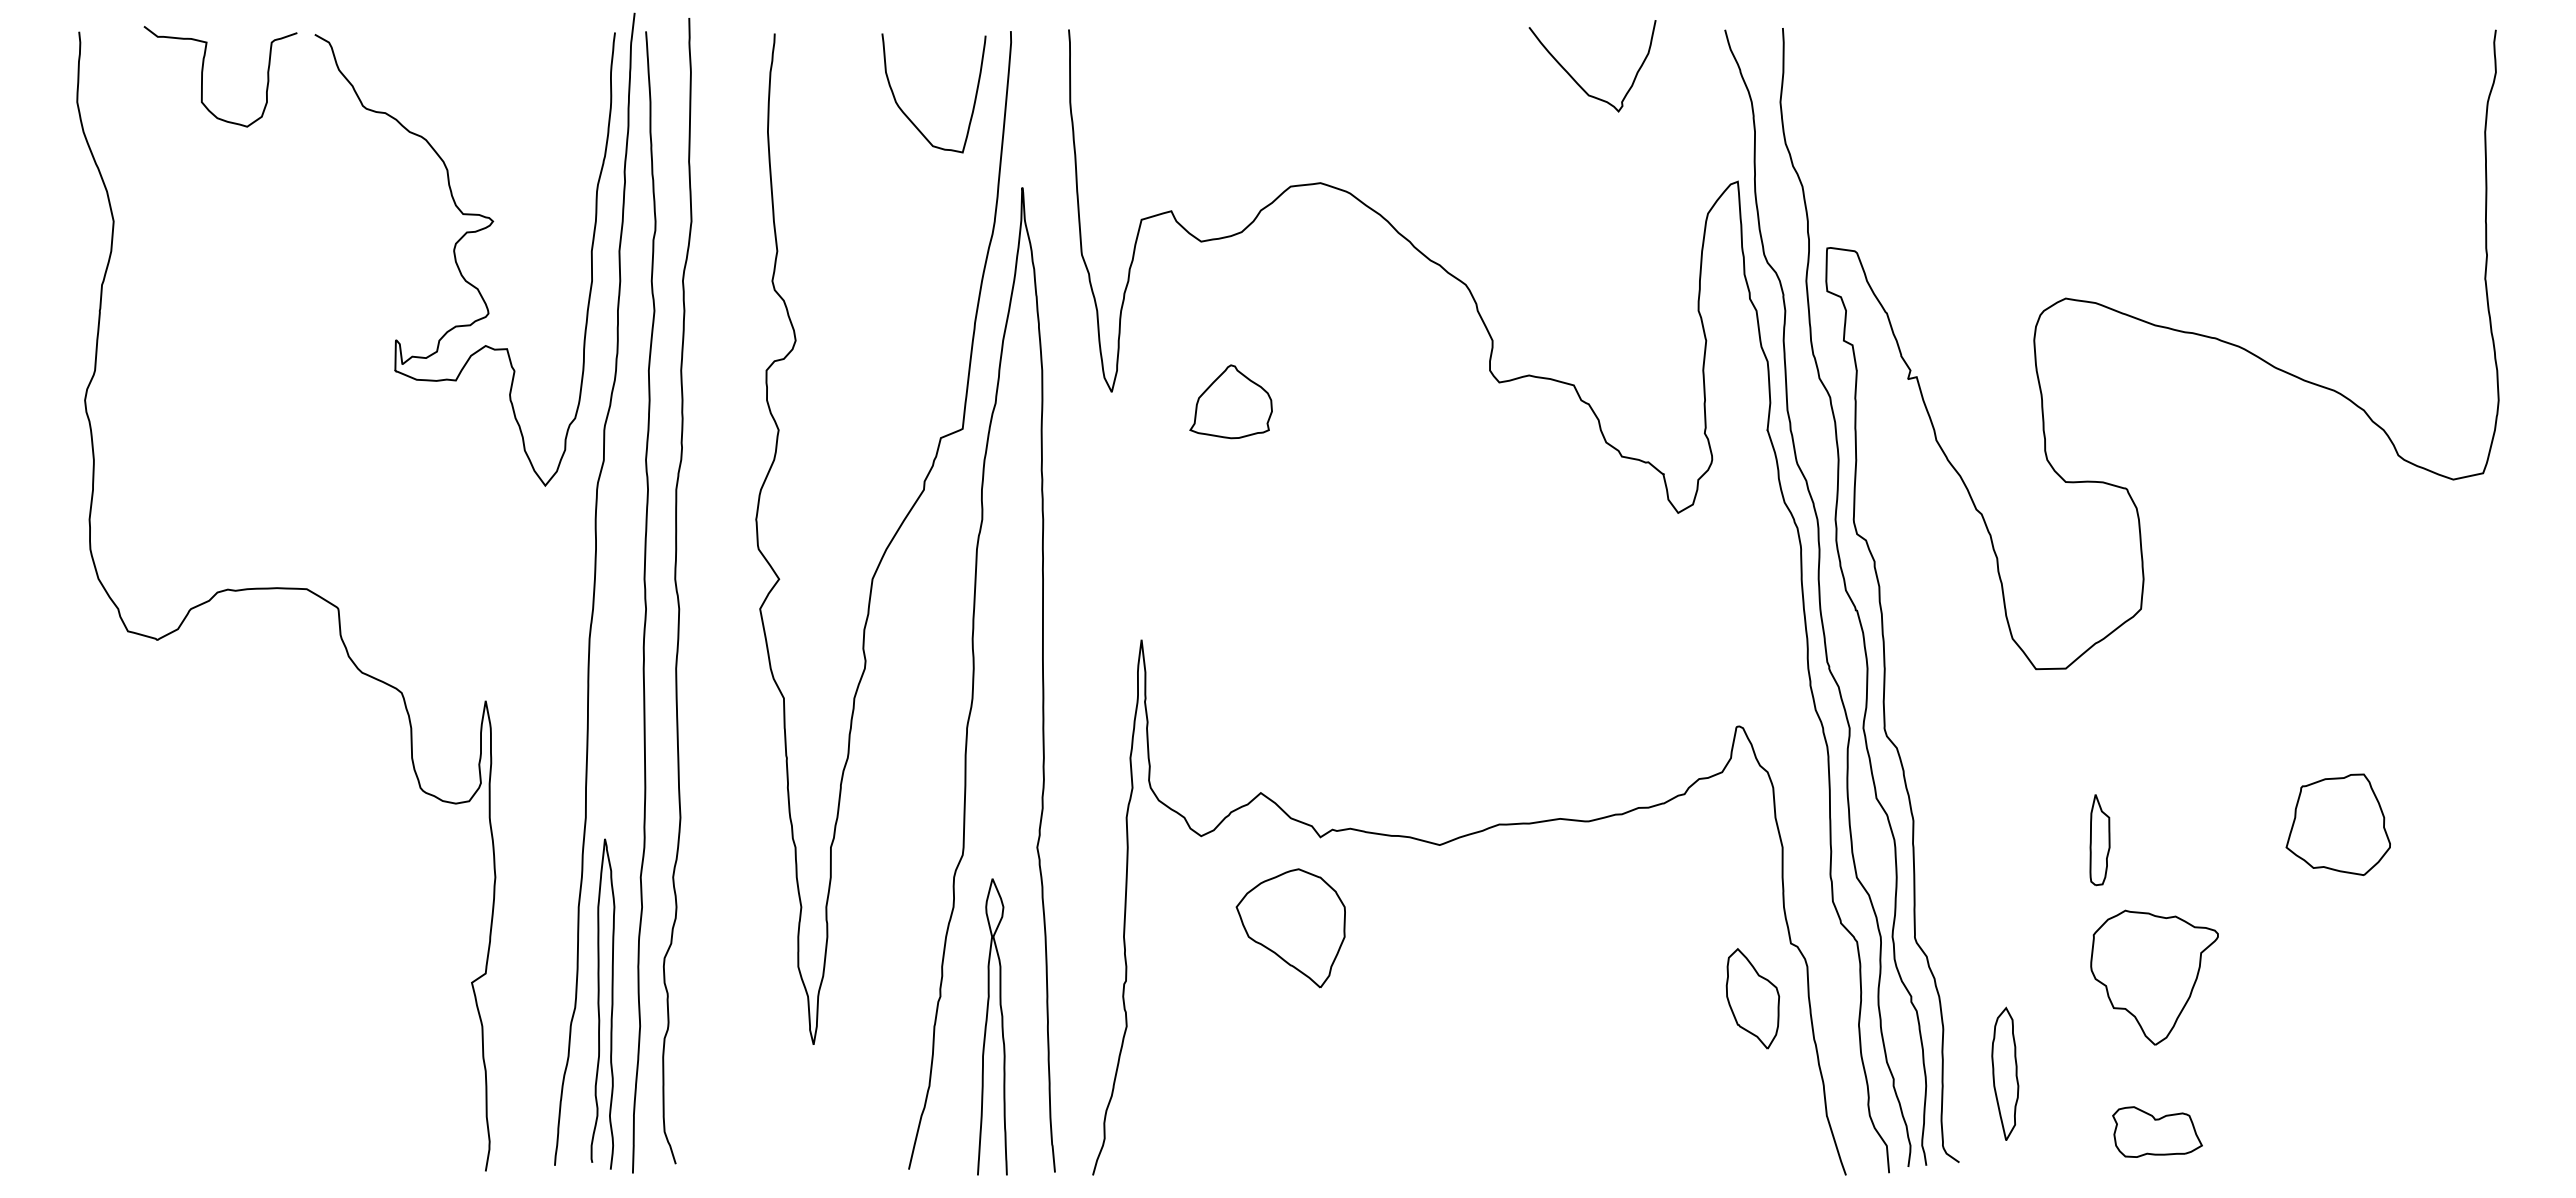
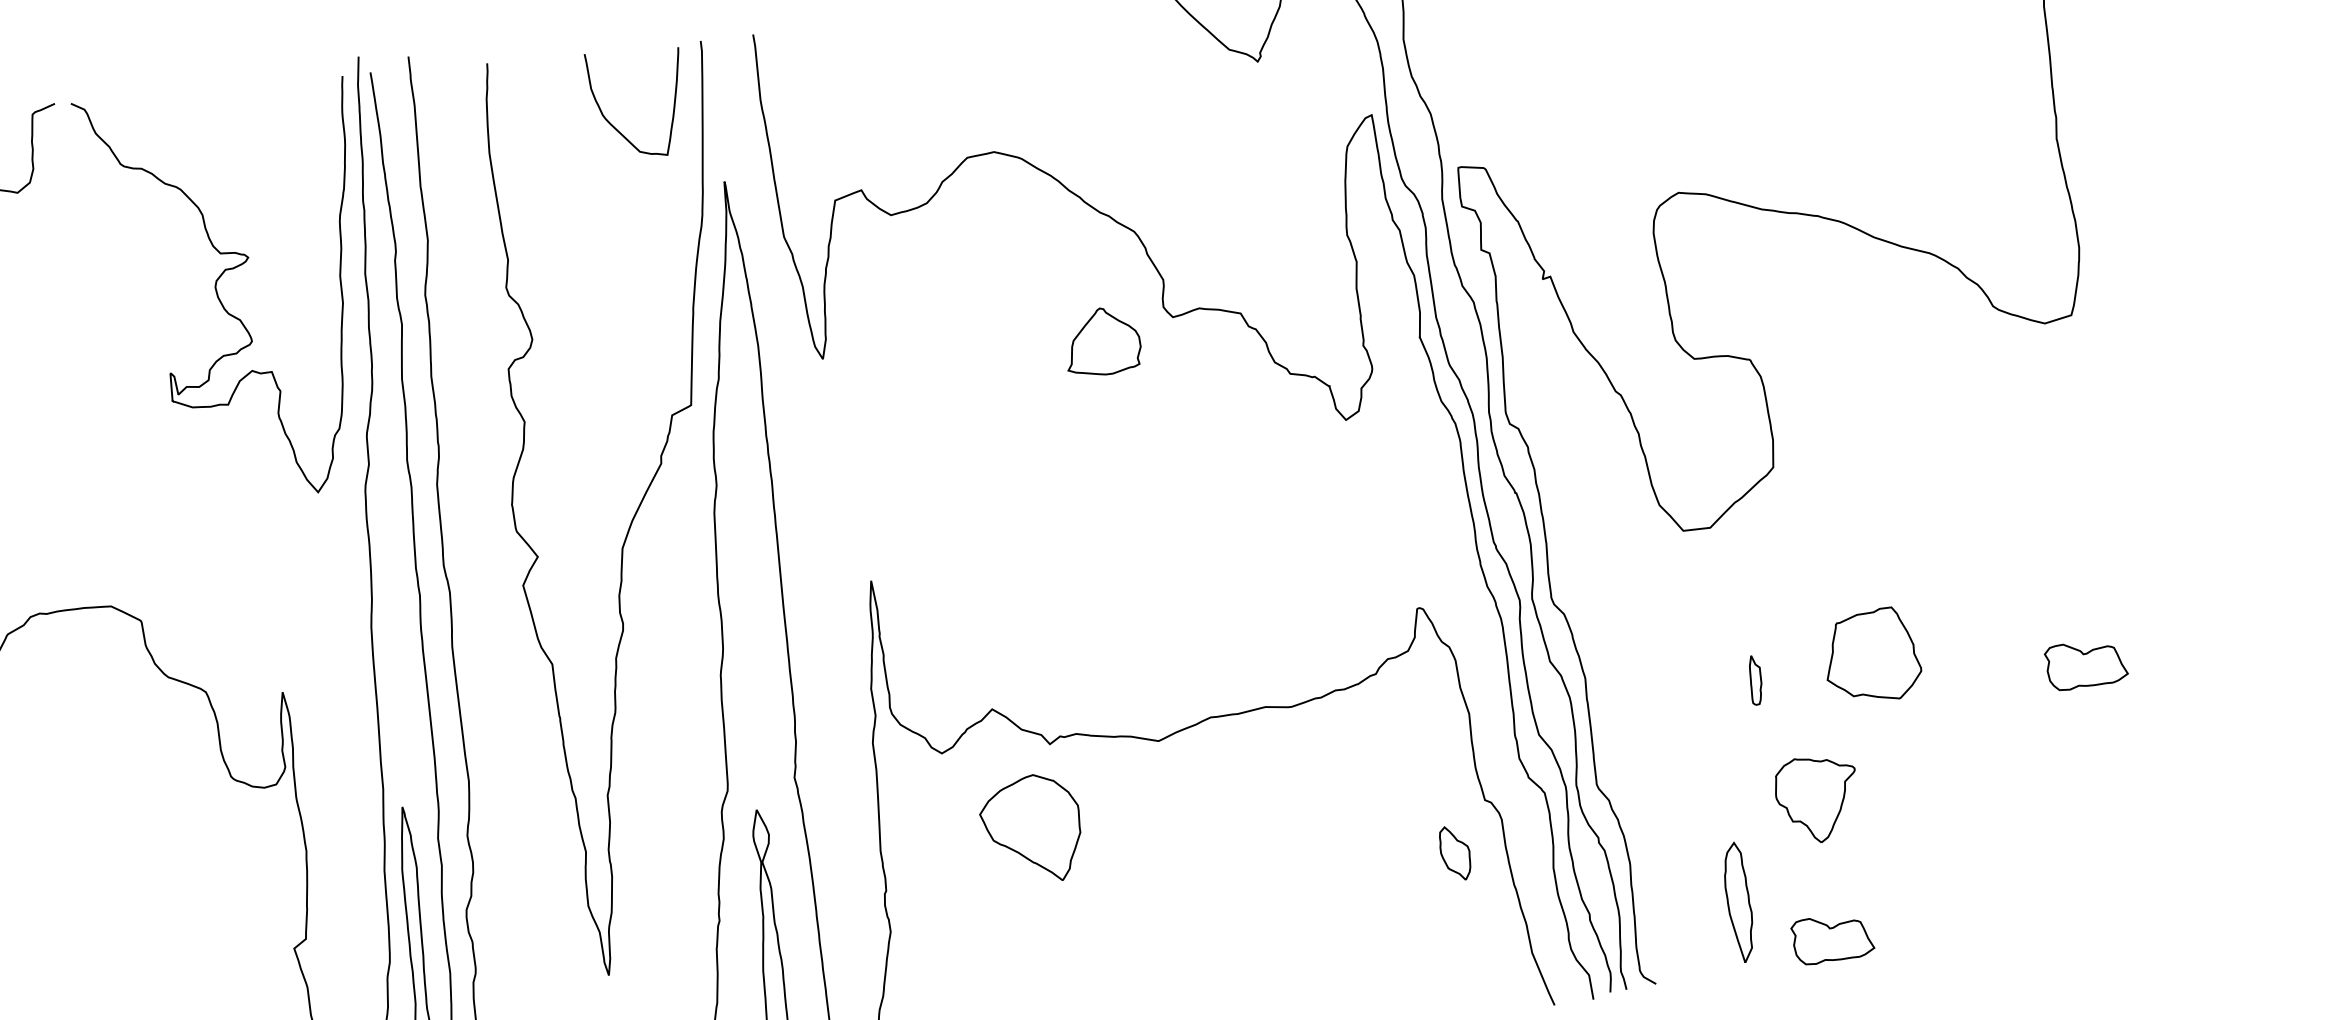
part: (1230, 401) -> (1102, 341), moved
part: (2337, 824) -> (1871, 654), moved
part: (2099, 840) -> (1755, 680), size x0.6
part: (2463, 857) -> (2086, 664), added
part: (2154, 977) -> (1816, 799), size x0.7
part: (1752, 998) -> (1454, 853), size x0.6
part: (2005, 1073) -> (1738, 902), moved

